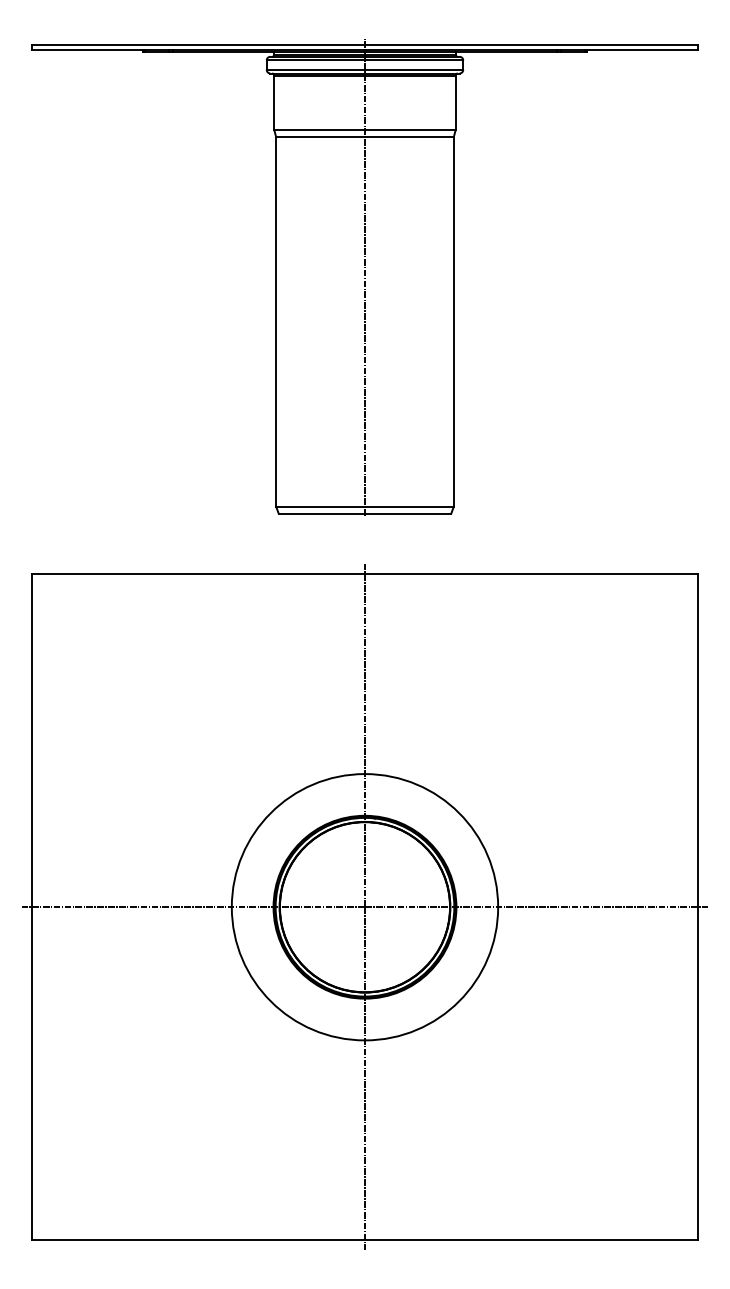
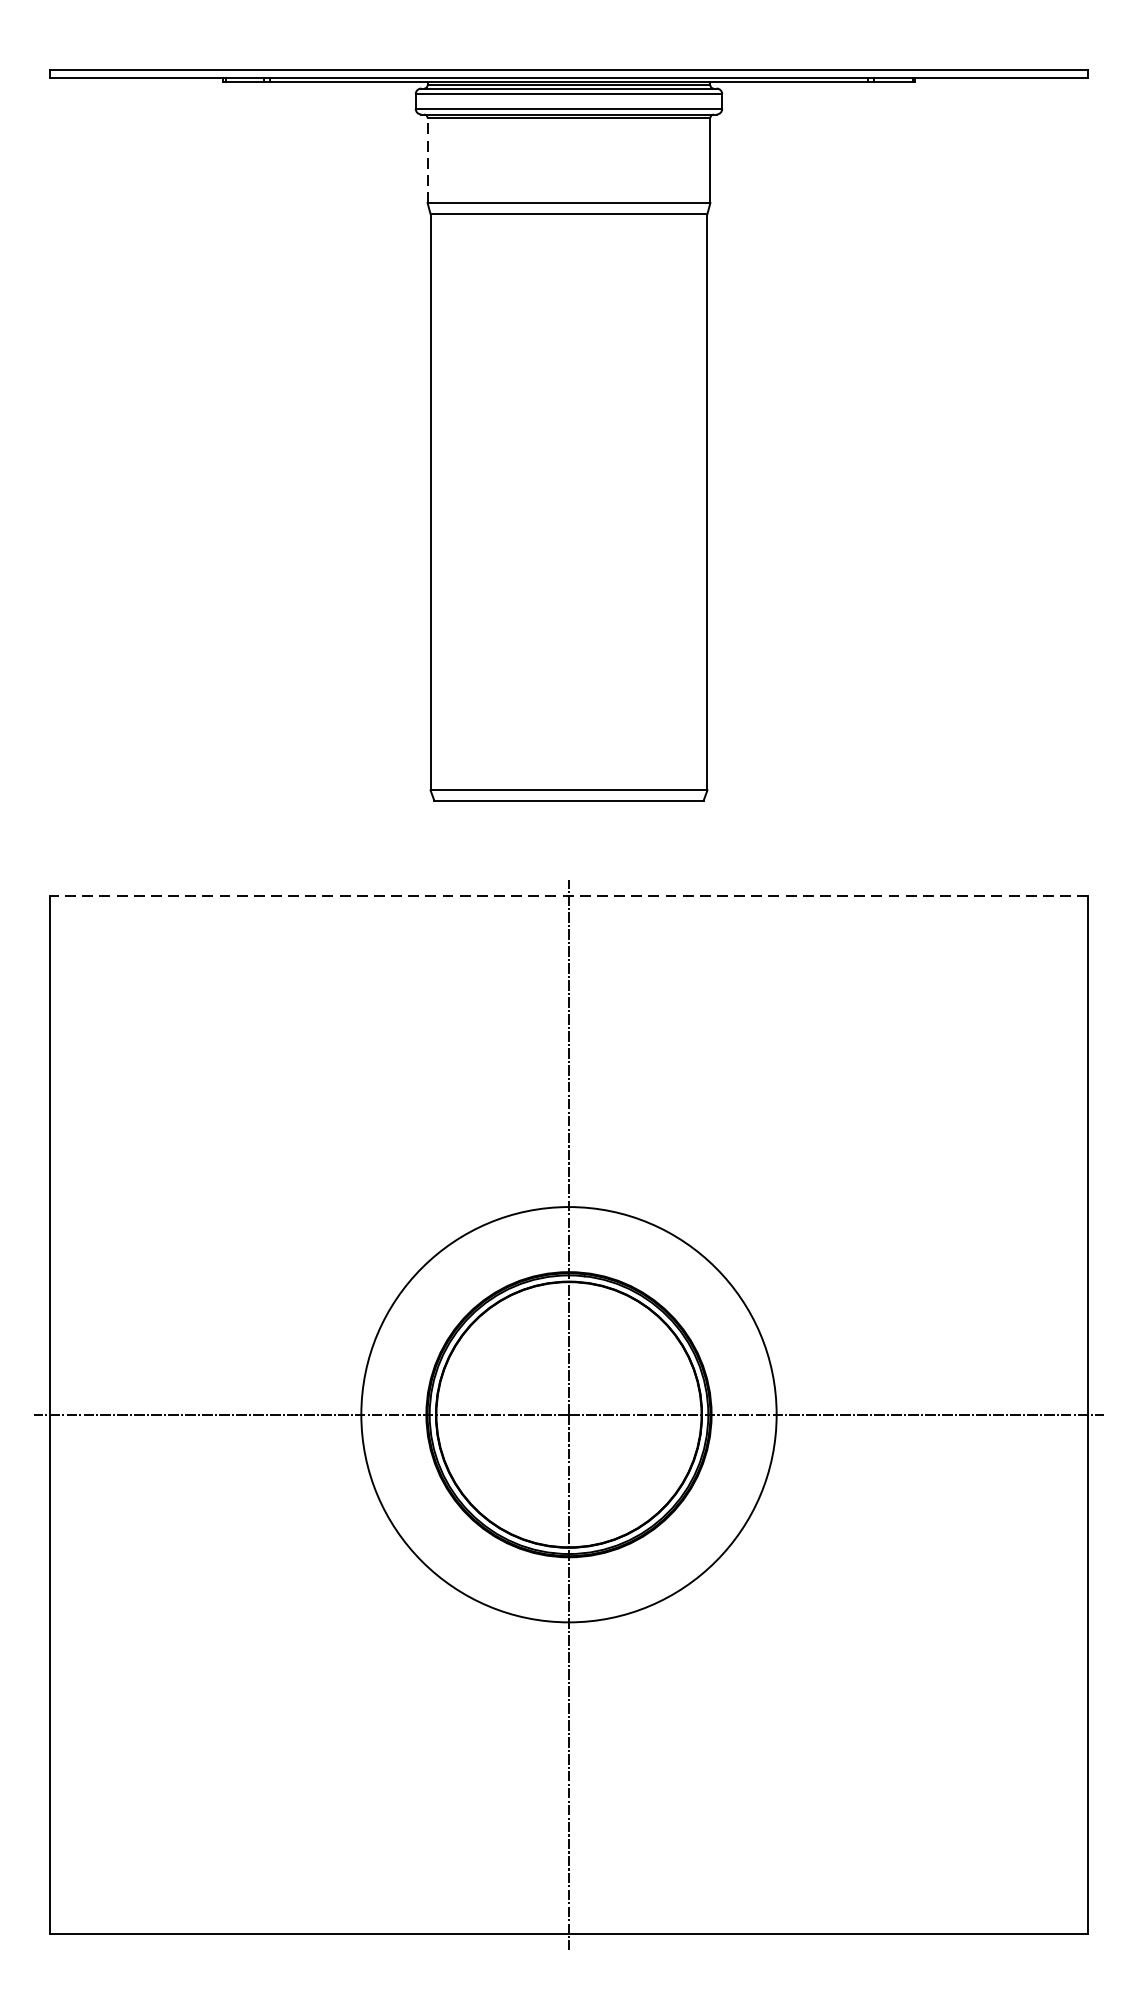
line: (274, 102) -> (427, 159), solid -> dashed
line: (365, 276) -> (569, 431), removed
line: (365, 574) -> (569, 895), solid -> dashed

